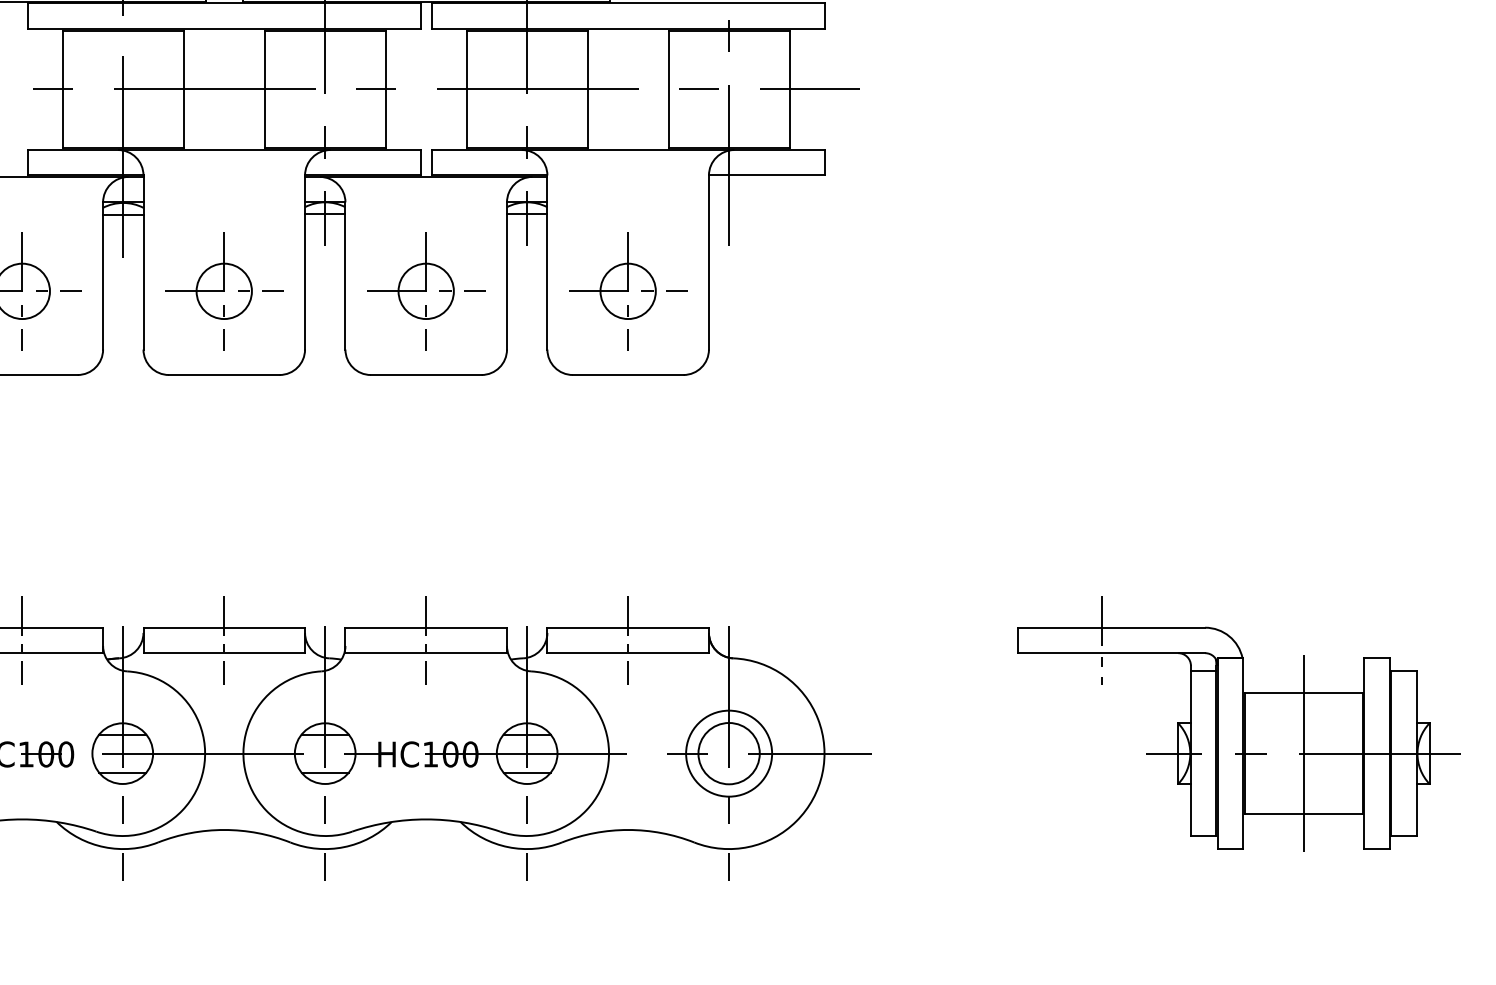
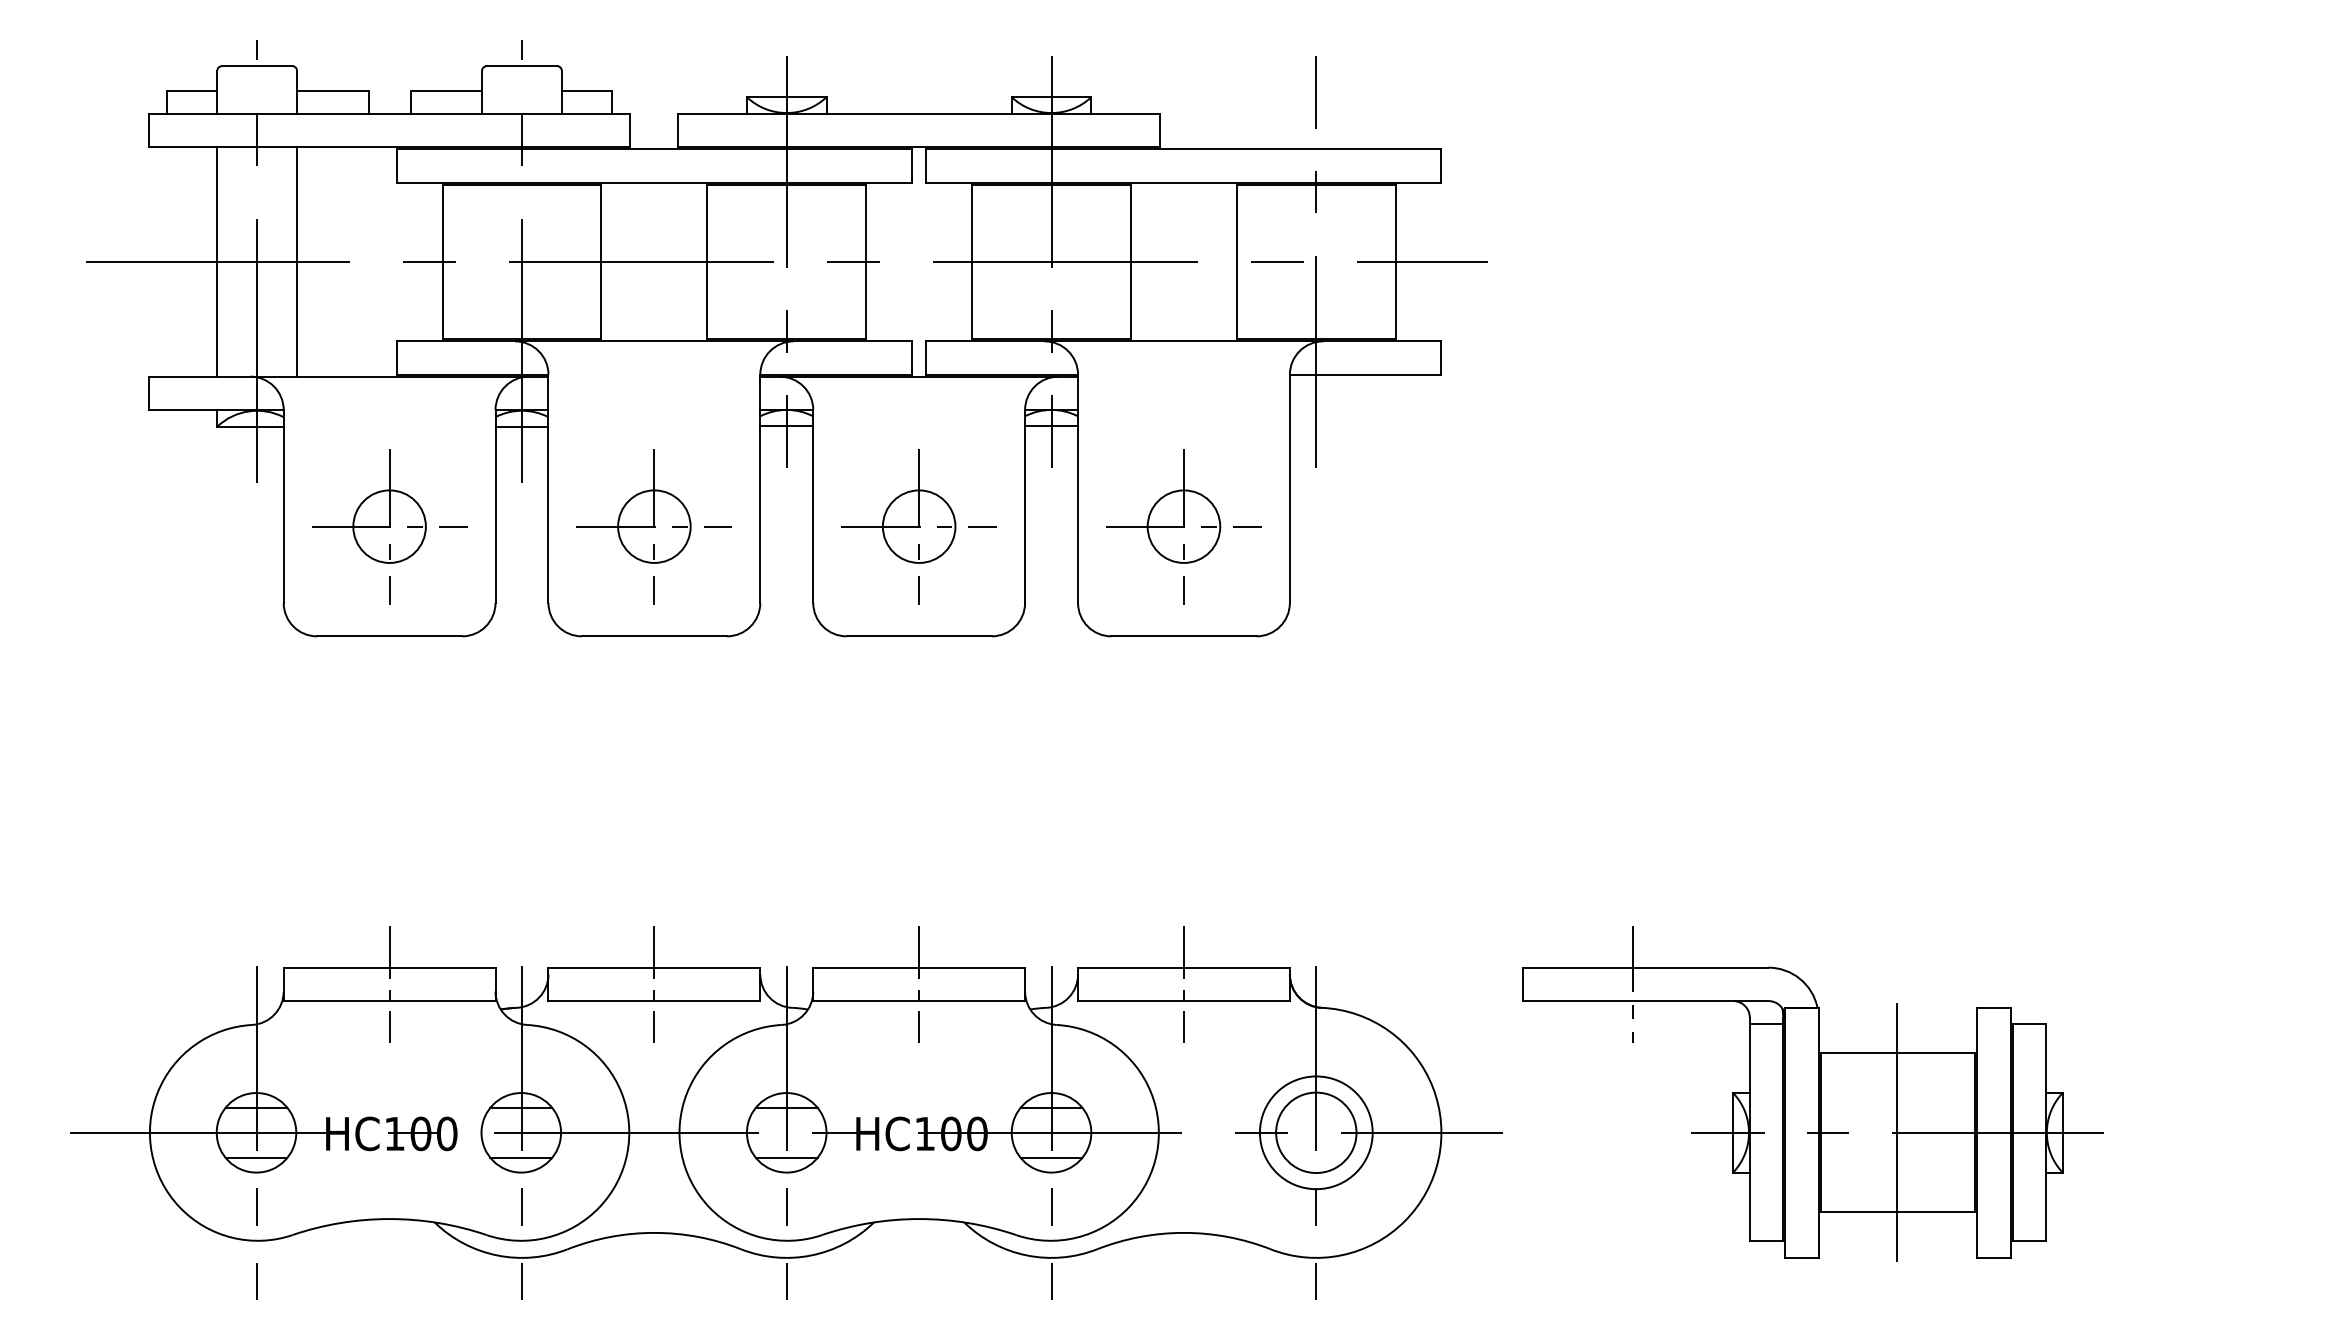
part: (1238, 723) -> (1812, 1093), moved

